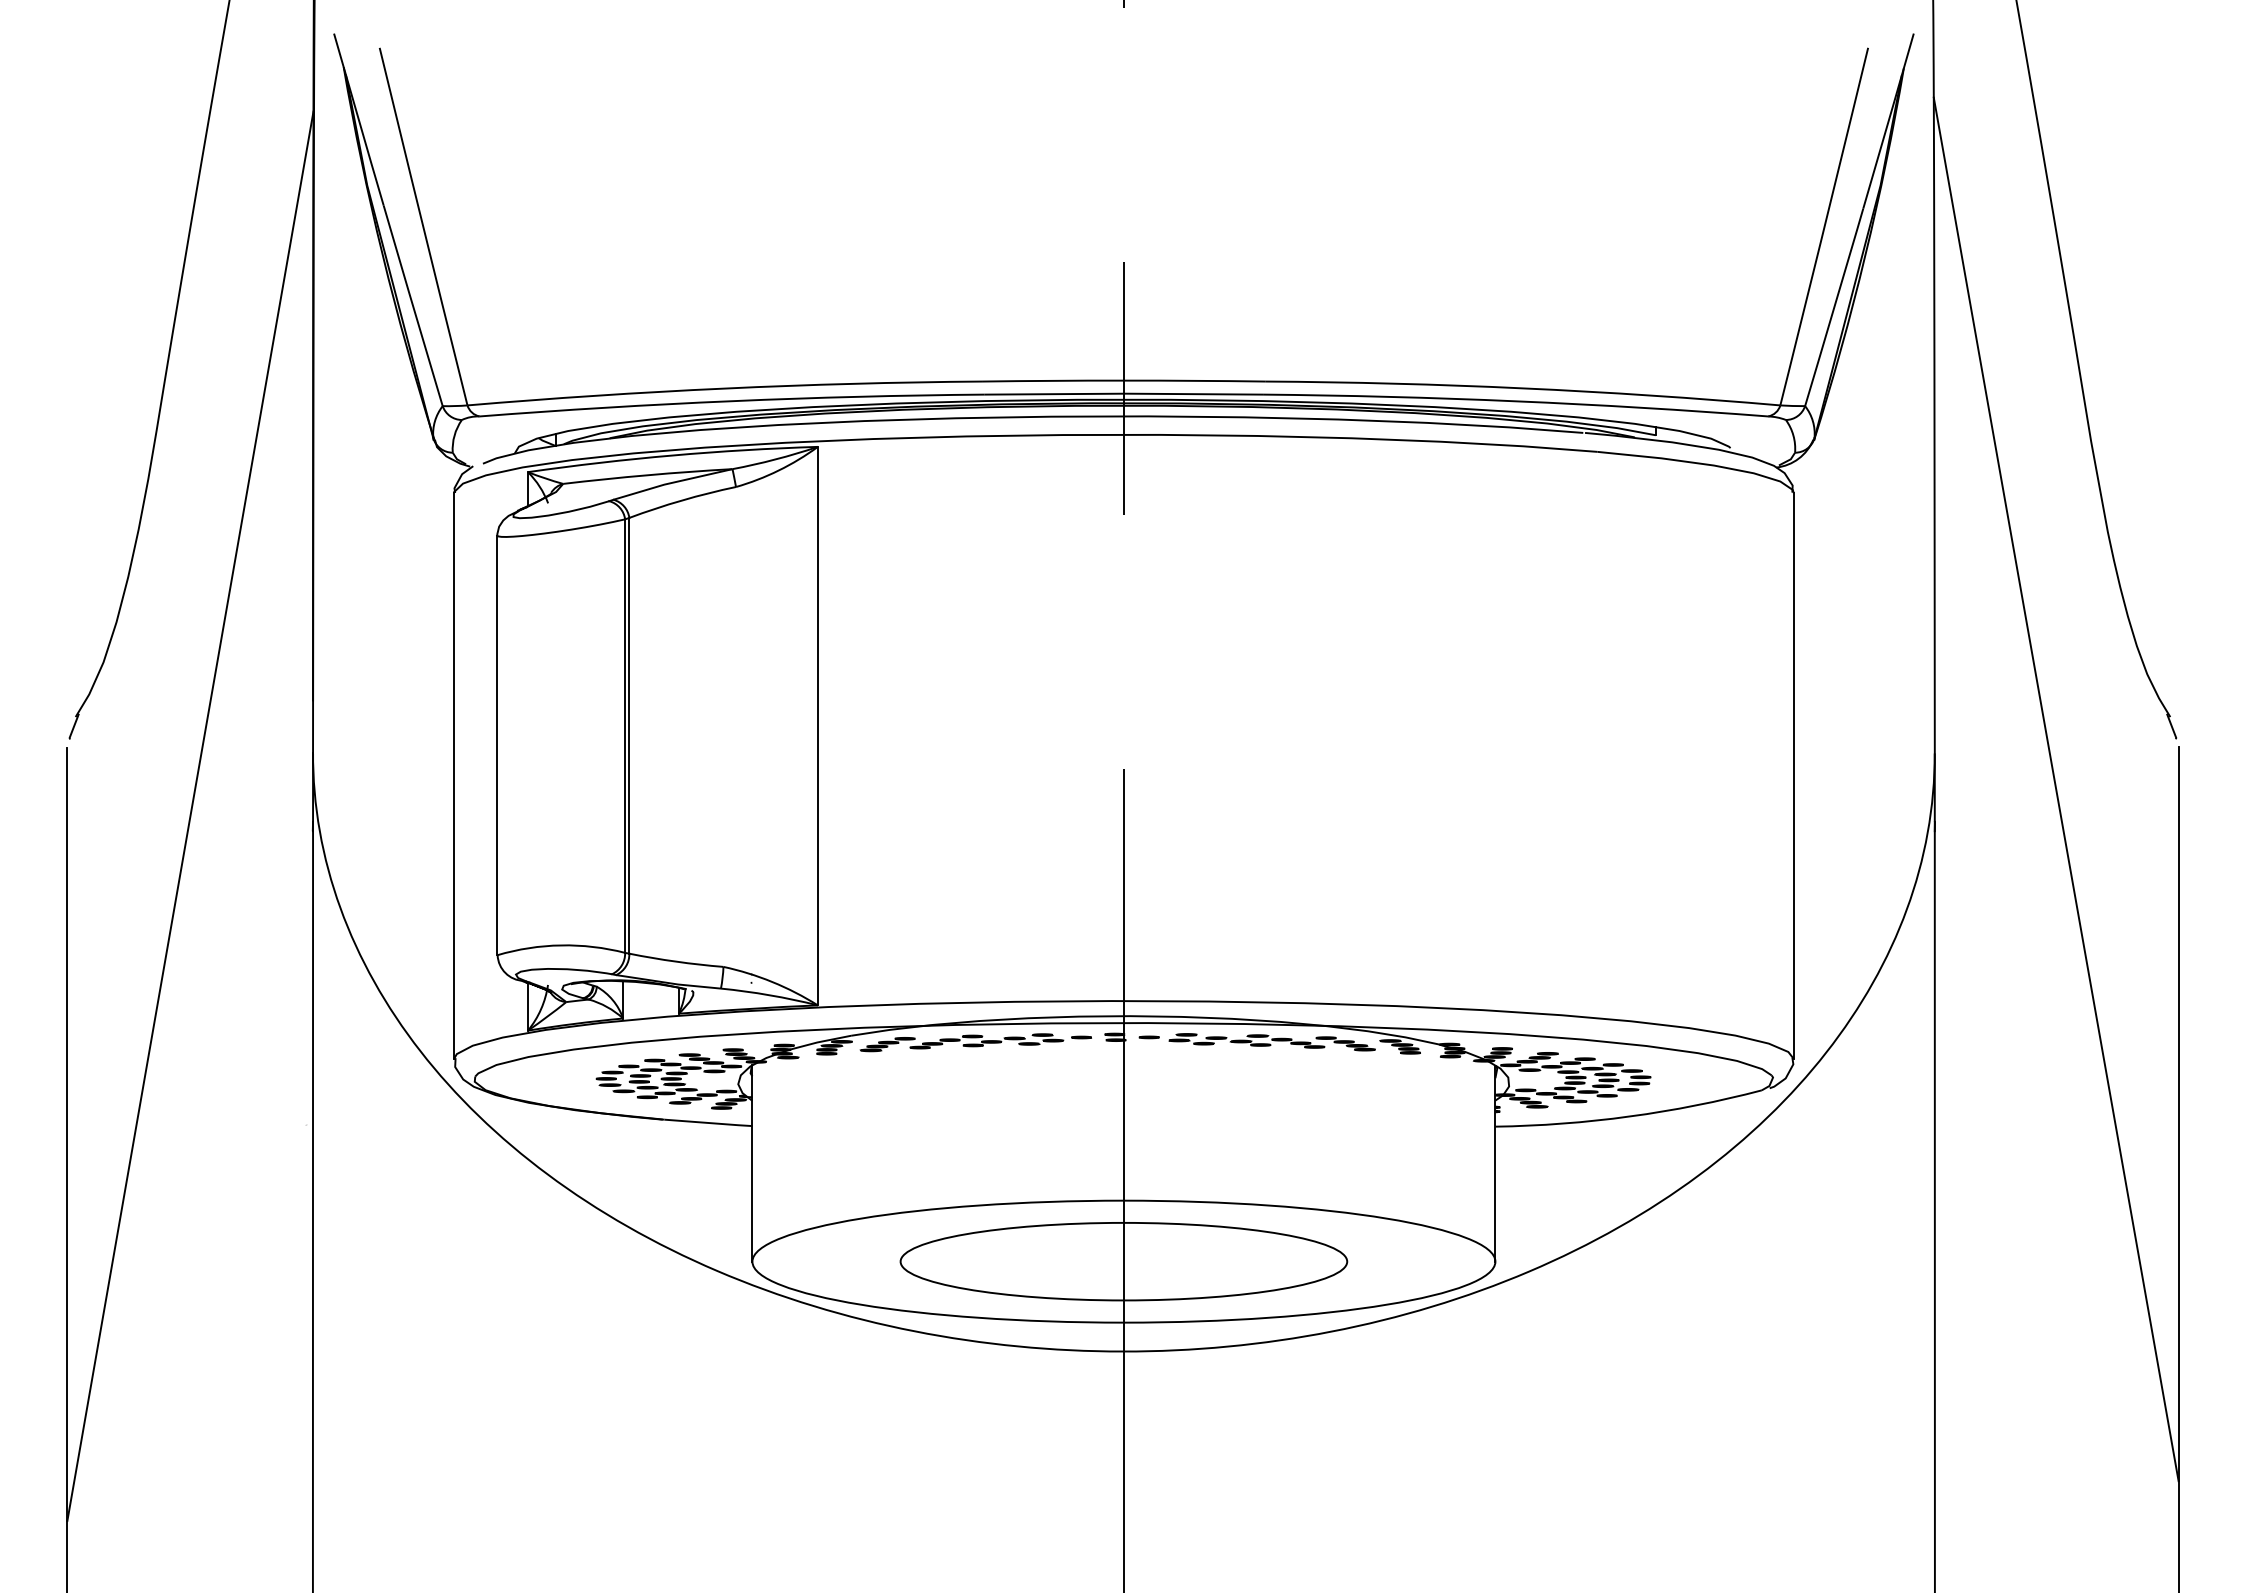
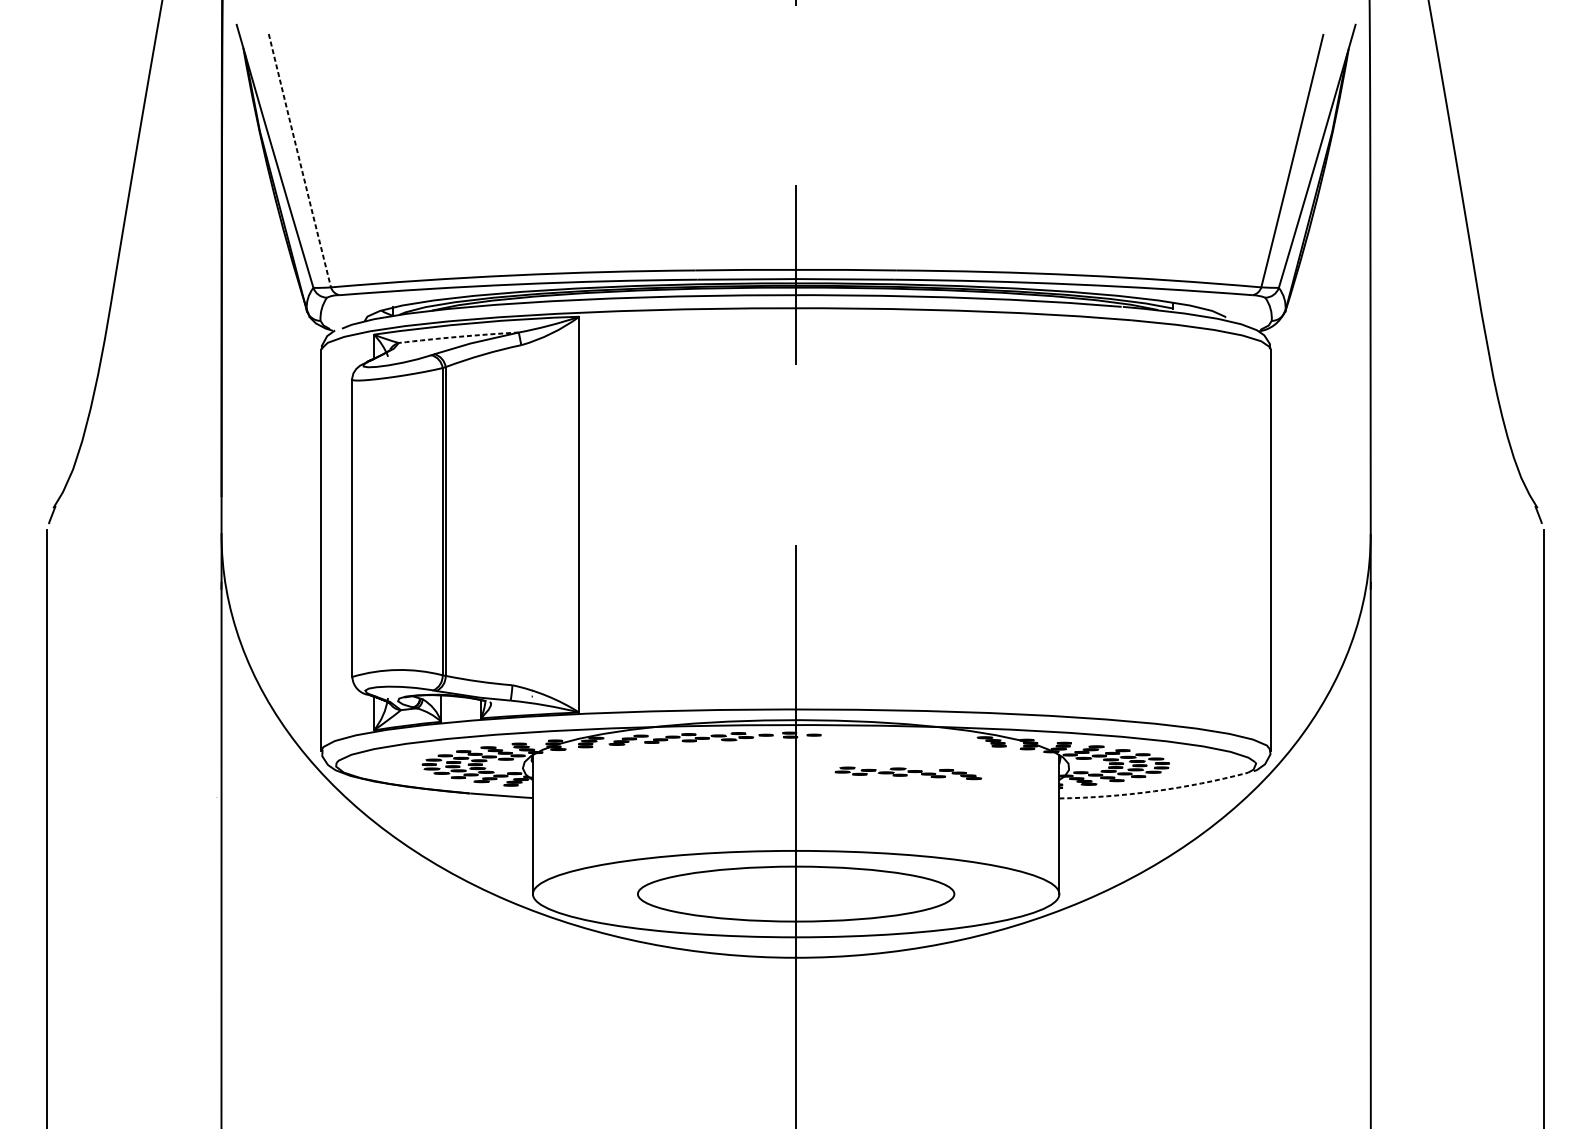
line: (423, 226) -> (299, 160), solid -> dashed
arc: (647, 475) -> (458, 337), solid -> dashed
line: (2055, 789) -> (1456, 559), removed
line: (190, 815) -> (134, 577), removed
part: (1271, 1042) -> (907, 773), moved
arc: (1629, 1116) -> (1154, 791), solid -> dashed

